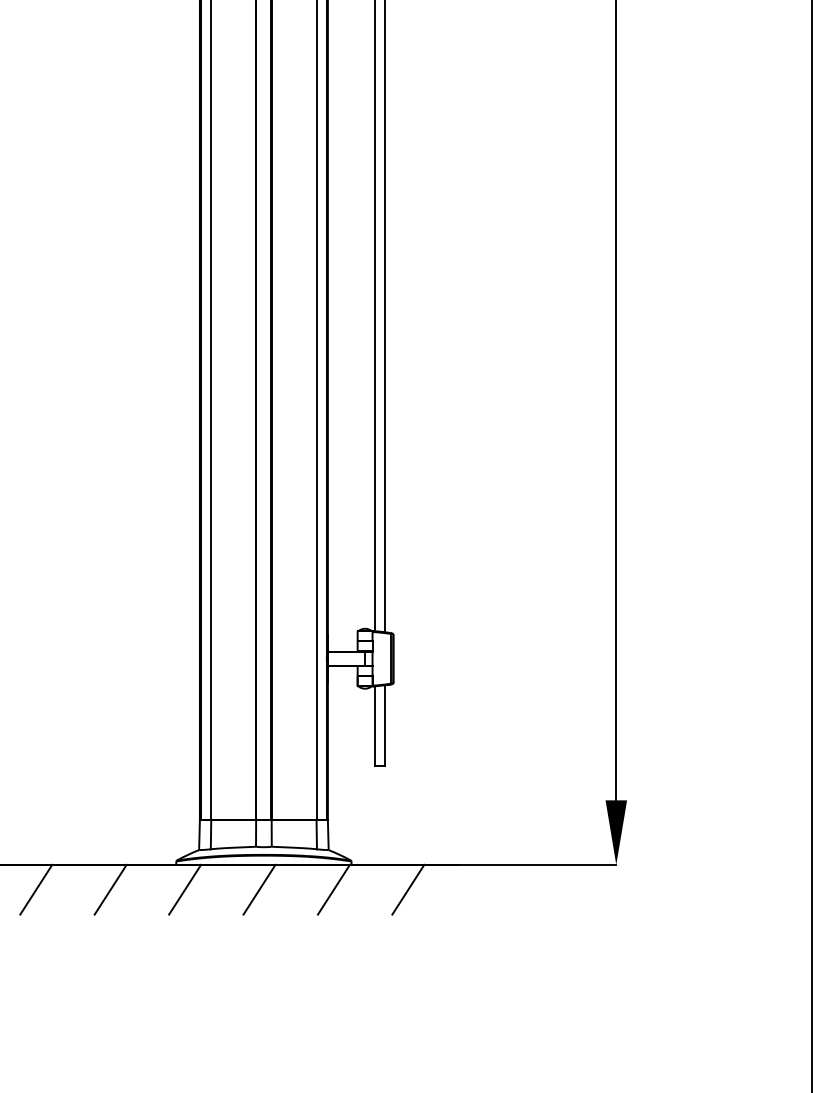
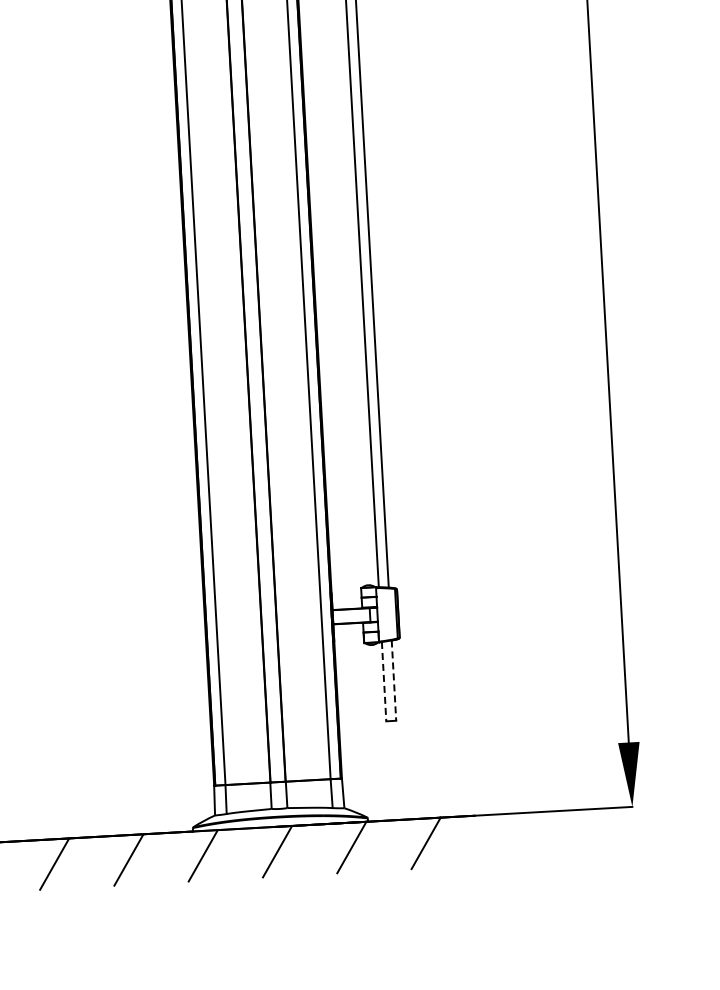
line: (375, 725) -> (384, 681), solid -> dashed
line: (385, 725) -> (394, 680), solid -> dashed

